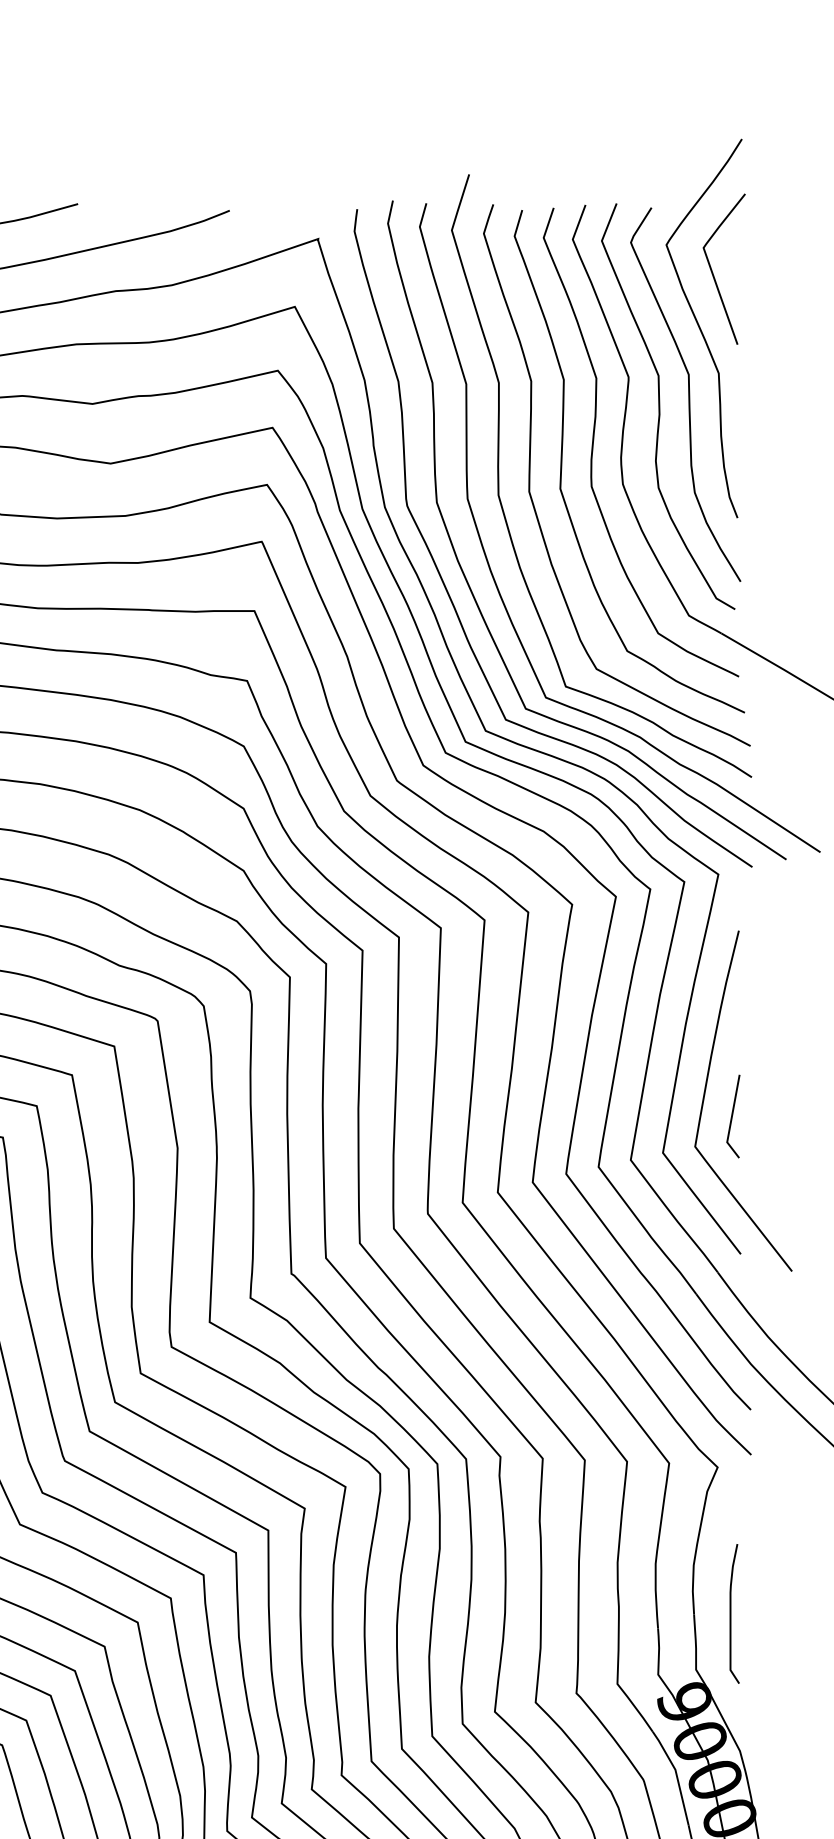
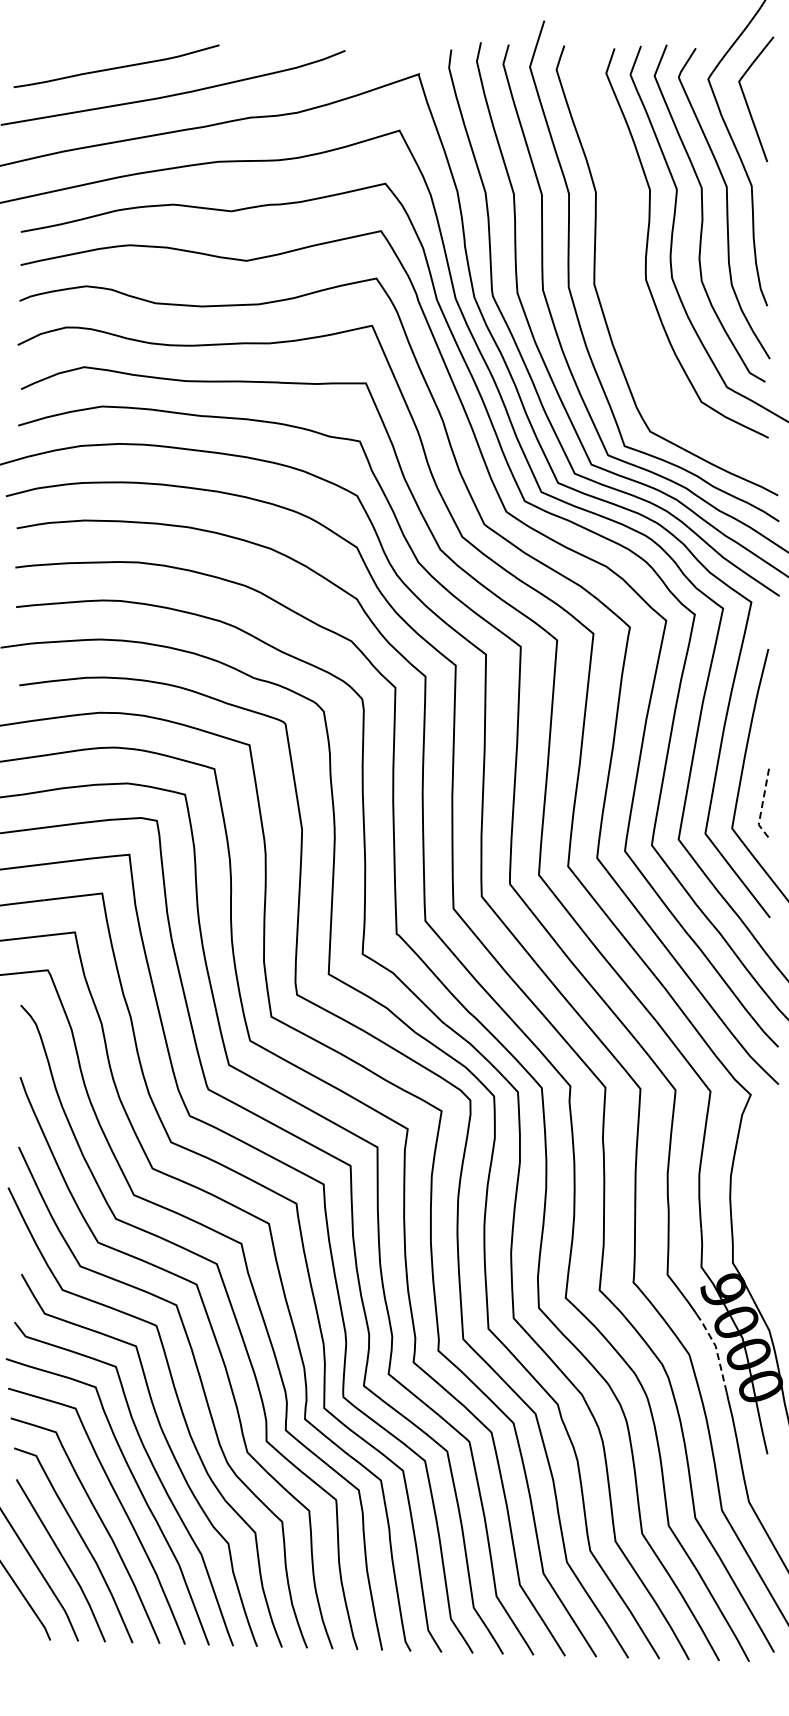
curve: (563, 457) -> (622, 255), removed
line: (731, 1119) -> (762, 805), solid -> dashed
curve: (731, 1613) -> (762, 1216), removed
line: (676, 1775) -> (716, 1350), solid -> dashed

